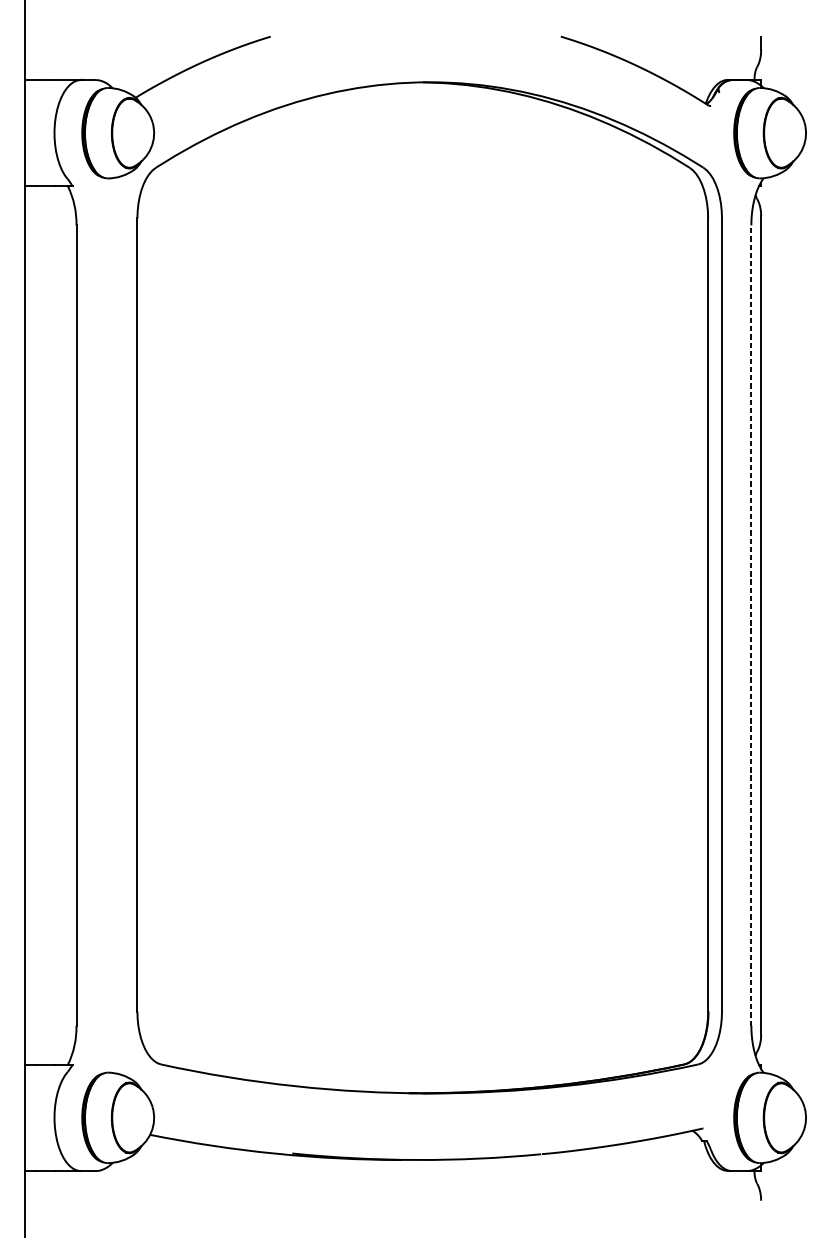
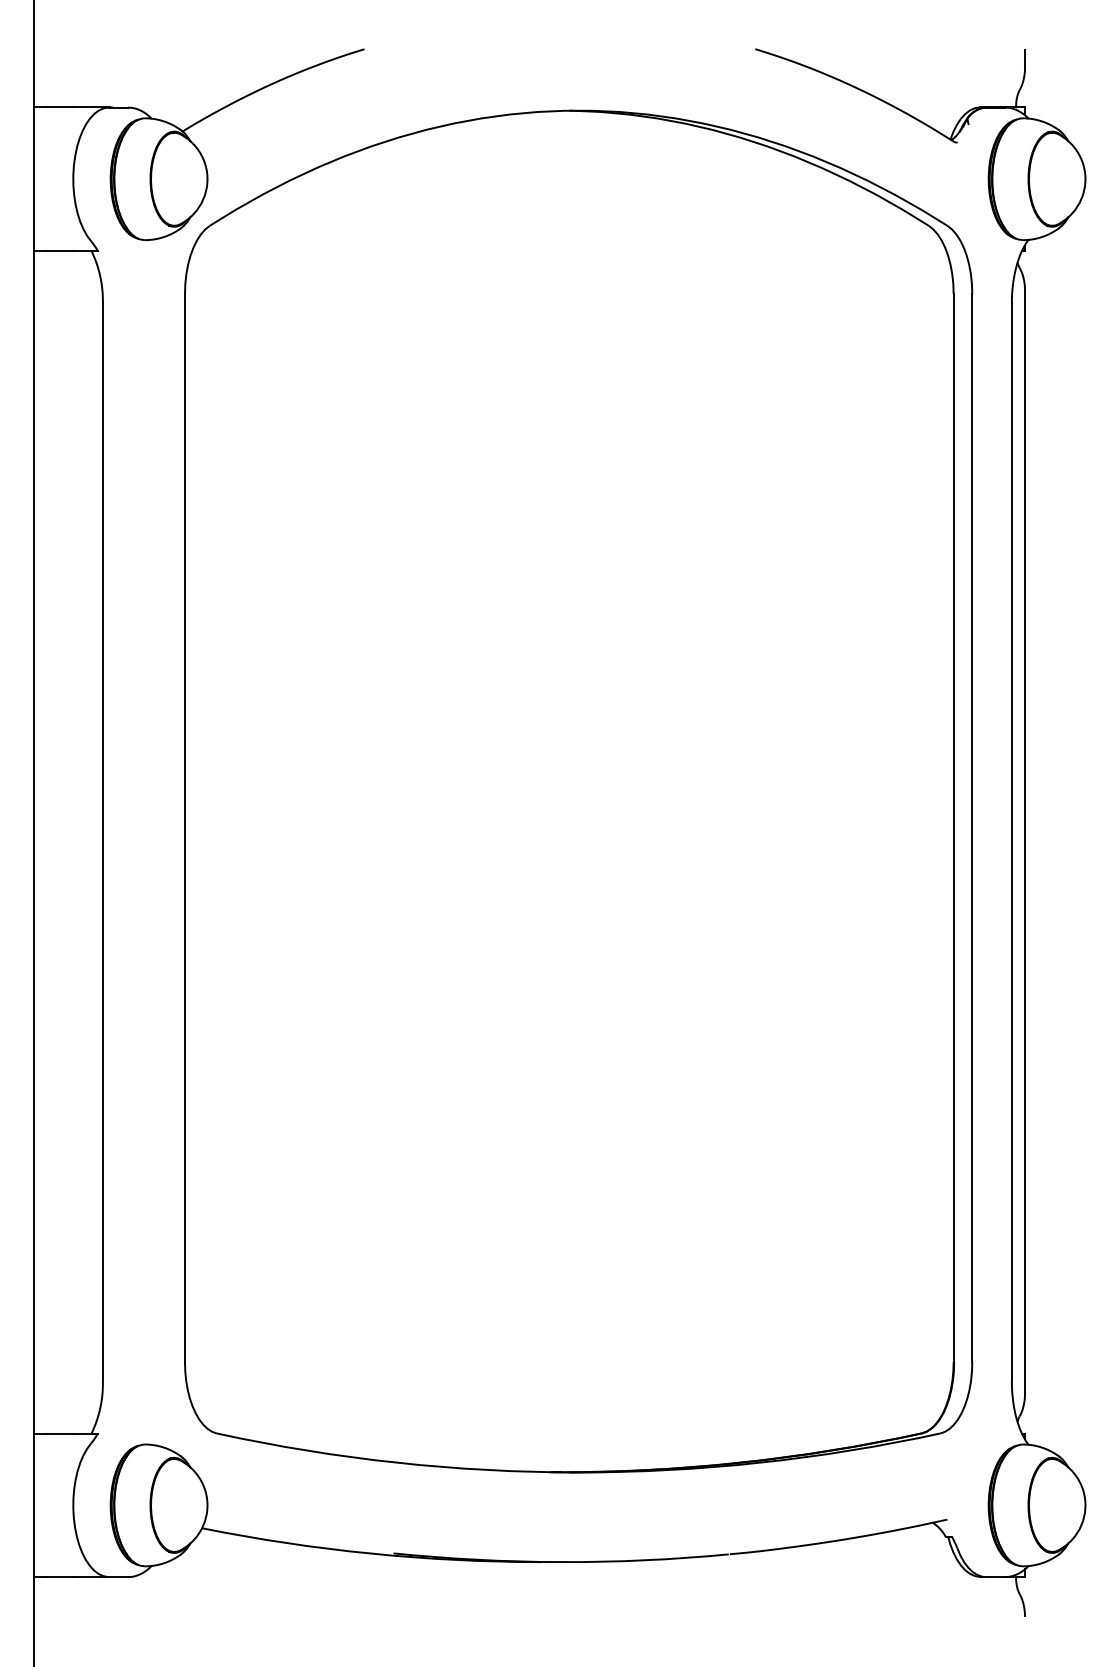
line: (751, 625) -> (1011, 842), dashed -> solid

